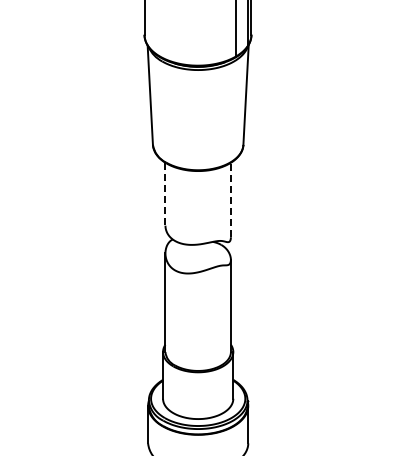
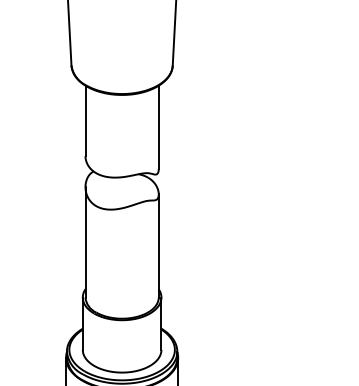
line: (165, 194) -> (85, 121), dashed -> solid
line: (230, 199) -> (158, 126), dashed -> solid

